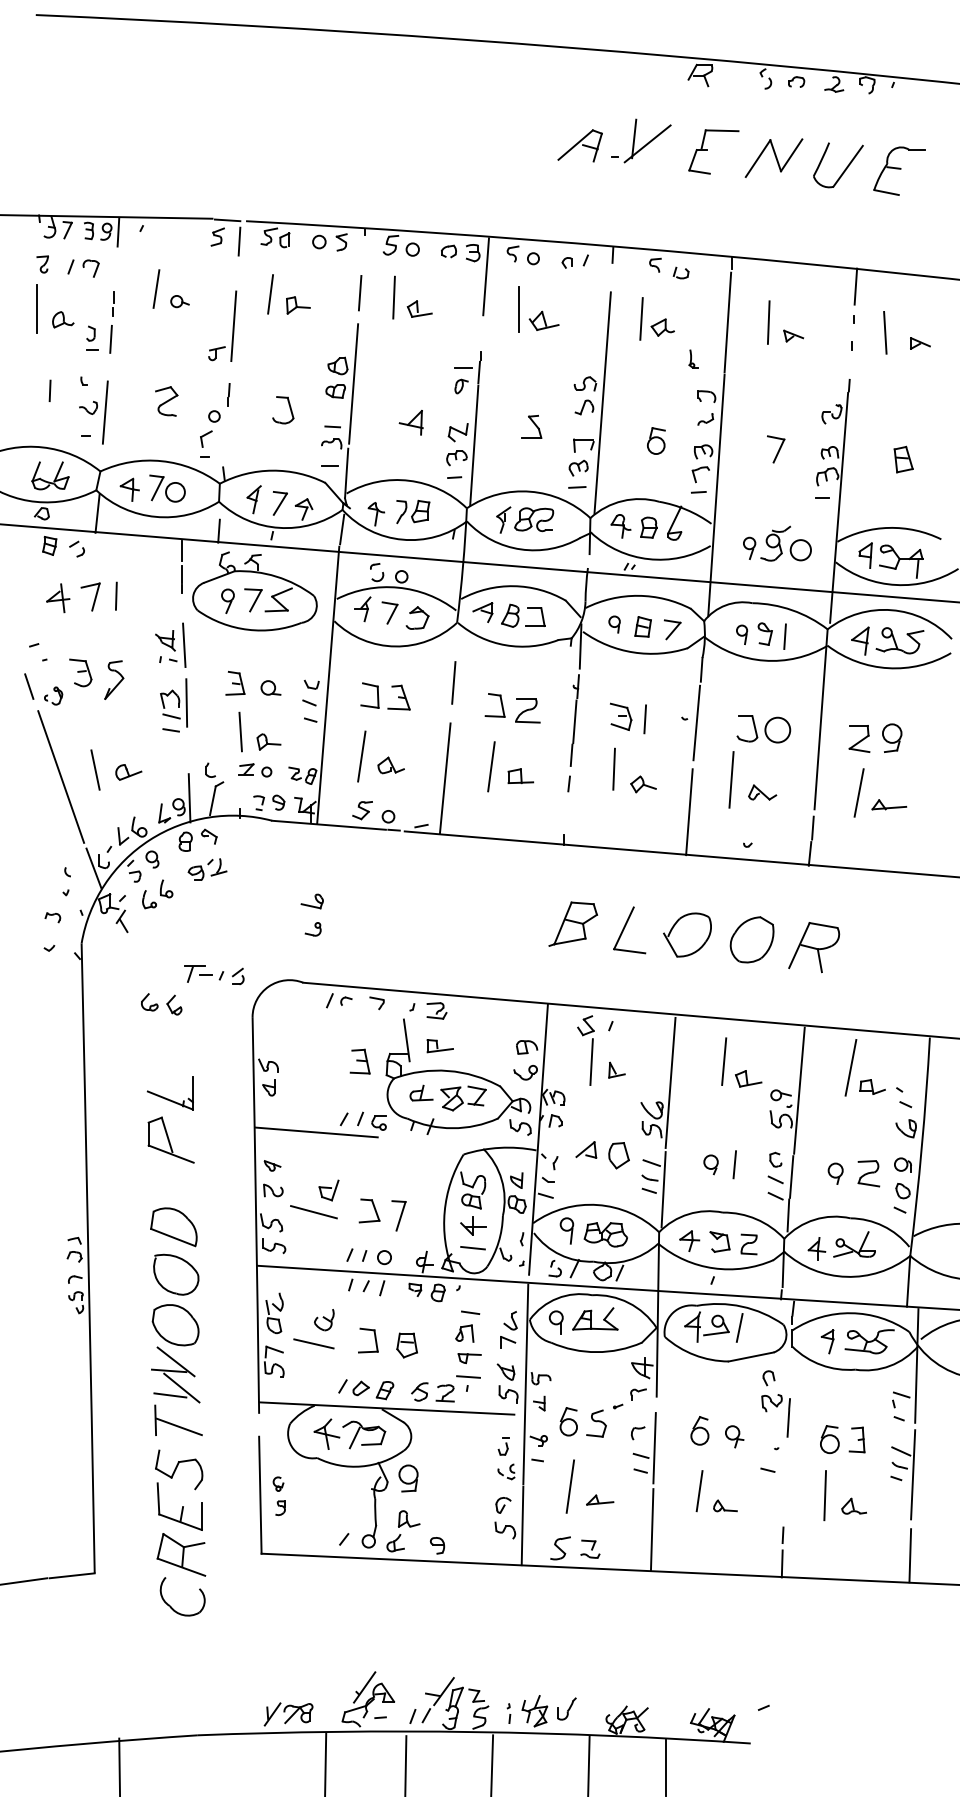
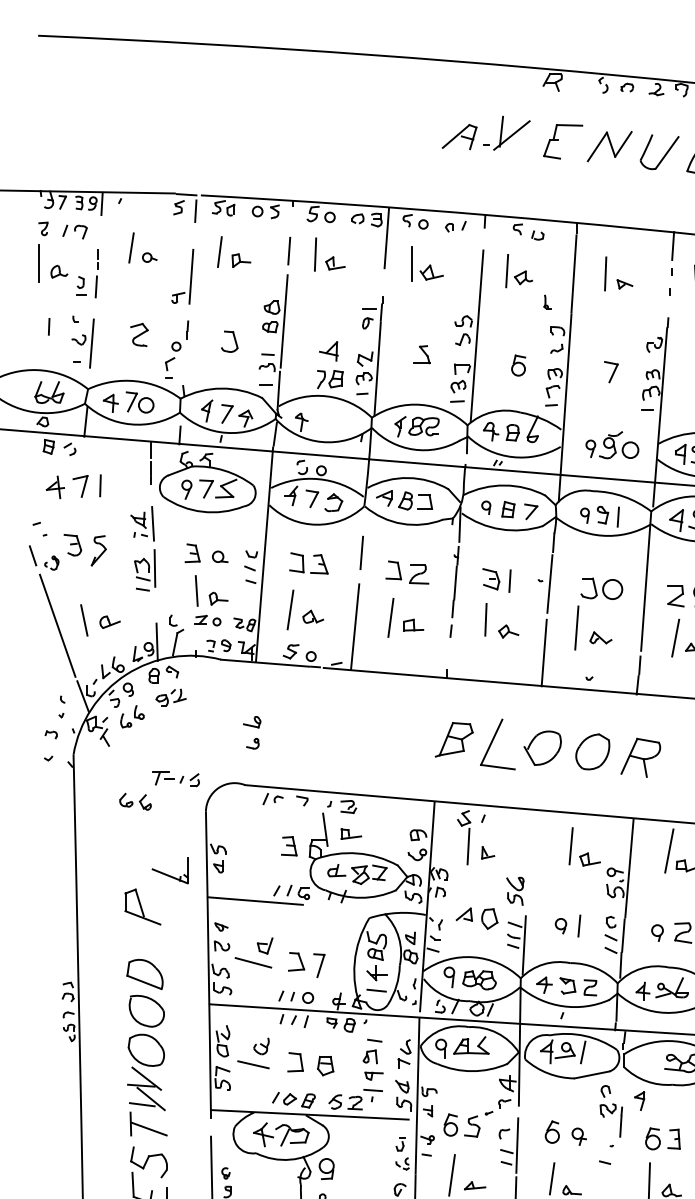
part: (413, 511) -> (330, 379), moved
part: (629, 930) -> (497, 744), size x1.4
line: (670, 1082) -> (529, 862), removed
part: (169, 1093) -> (169, 870), moved
part: (827, 1341) -> (639, 1100), moved

